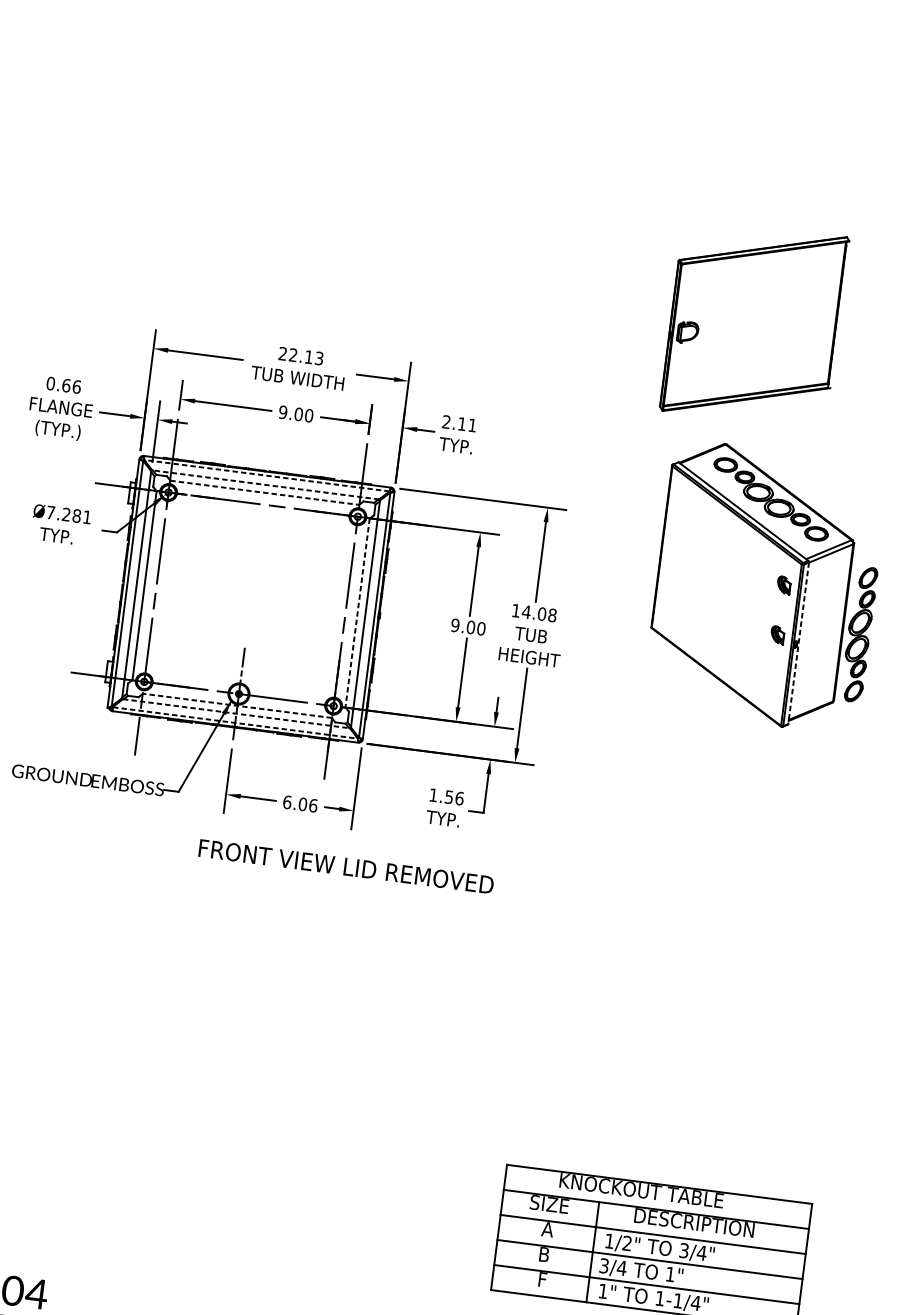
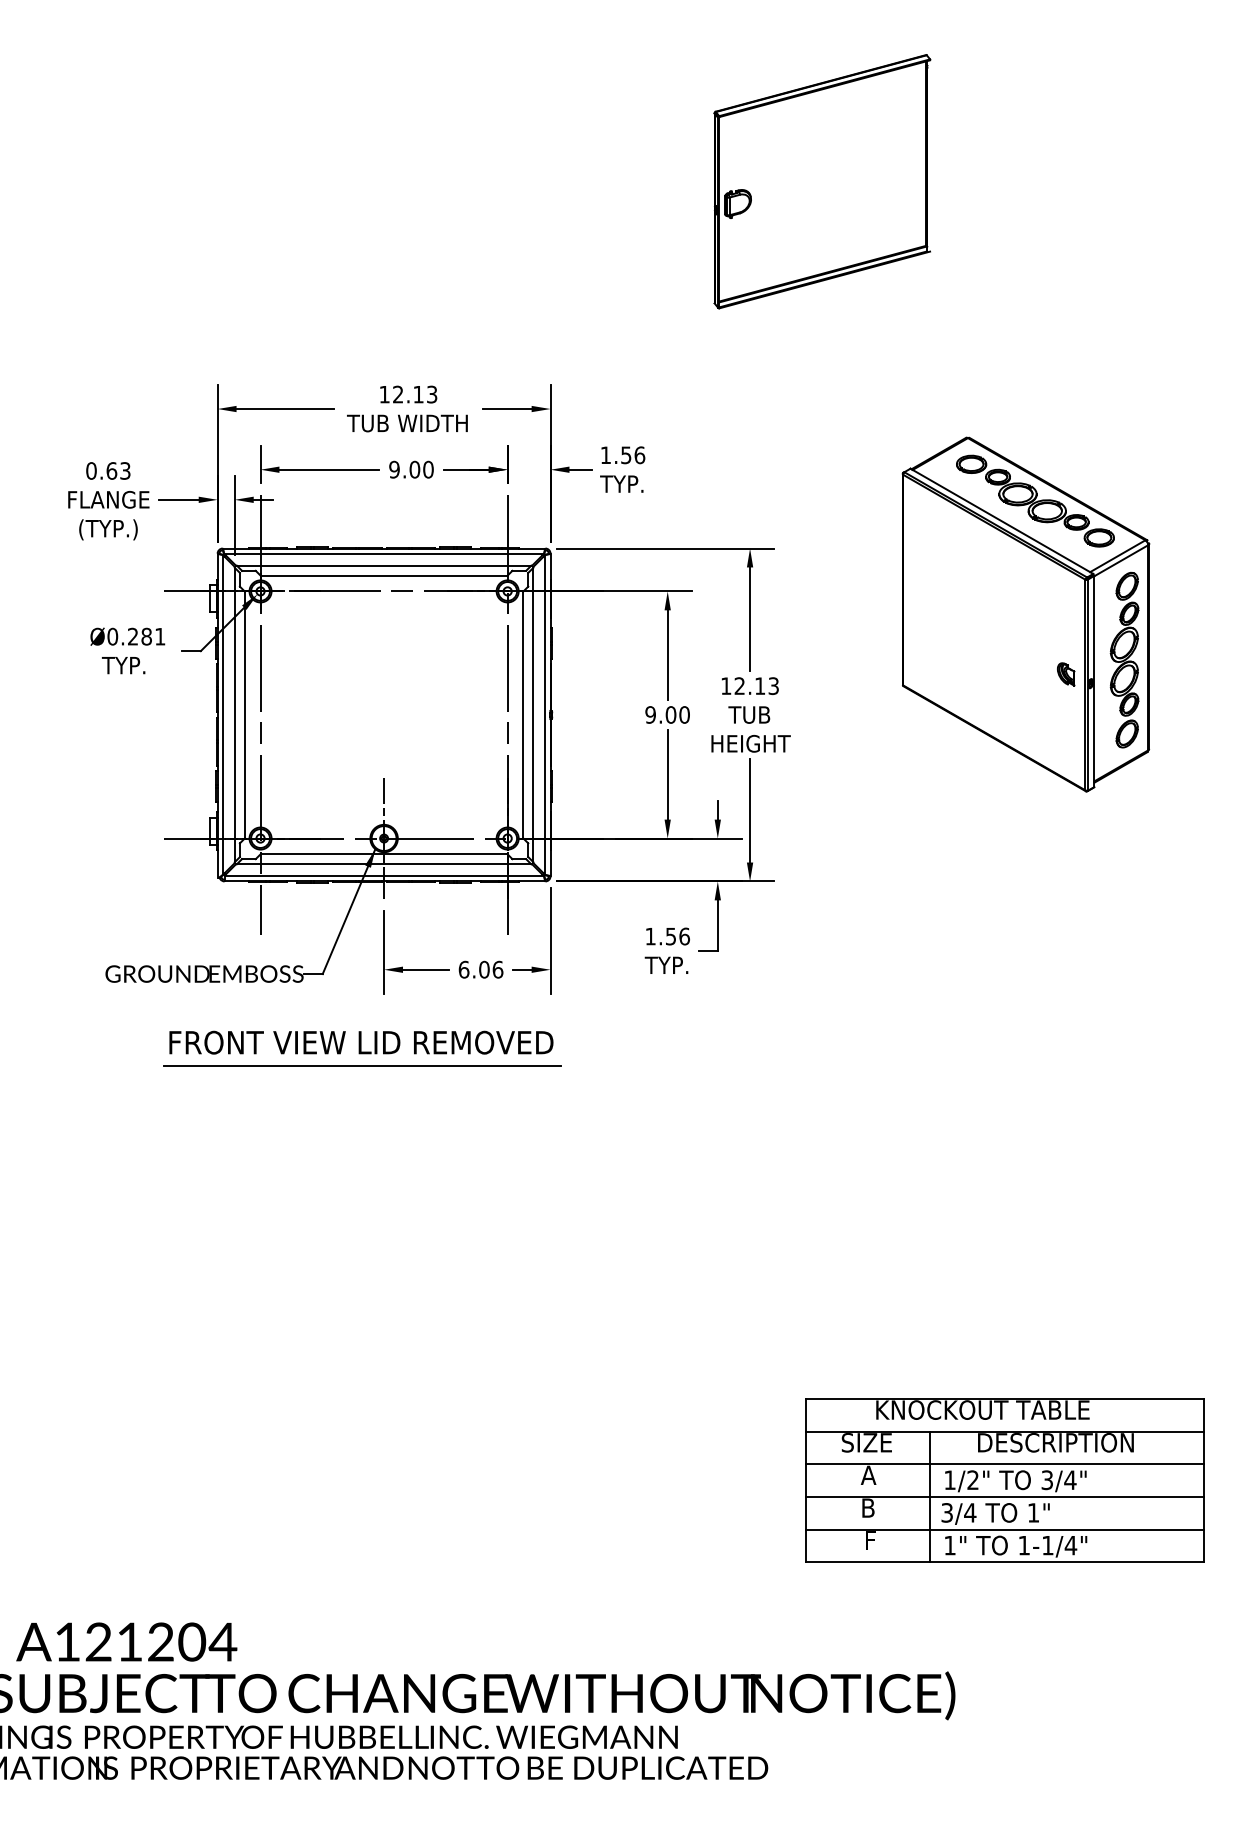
part: (754, 323) -> (822, 181), moved
text: (282, 353) -> (384, 394), 22.13 -> 12.13
text: (76, 386) -> (125, 470), 0.66 -> 0.63
text: (459, 423) -> (622, 455), 2.11 -> 1.56
line: (266, 475) -> (383, 553), dashed -> solid
line: (265, 484) -> (383, 565), dashed -> solid
line: (265, 492) -> (384, 575), dashed -> solid
text: (50, 512) -> (112, 636), Ø7.281 -> Ø0.281
part: (784, 585) -> (1066, 609), removed
line: (357, 613) -> (523, 715), dashed -> solid
text: (539, 613) -> (756, 685), 14.08 -> 12.13
part: (859, 634) -> (1124, 659), moved
line: (798, 643) -> (1094, 681), dashed -> solid
line: (236, 706) -> (383, 854), dashed -> solid
line: (236, 713) -> (384, 864), dashed -> solid
line: (235, 723) -> (384, 876), dashed -> solid
line: (200, 865) -> (362, 1065), added
text: (346, 866) -> (361, 1042), moved

